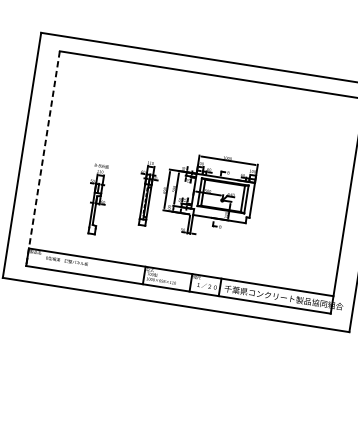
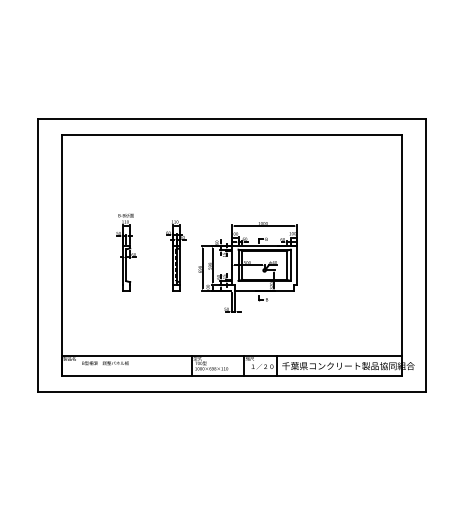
line: (42, 158) -> (61, 255), dashed -> solid
part: (147, 193) -> (176, 255), moved
part: (96, 199) -> (126, 252), moved

